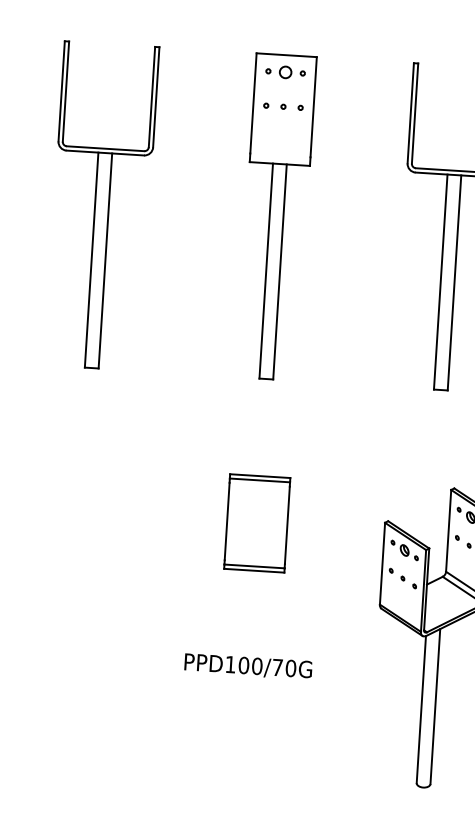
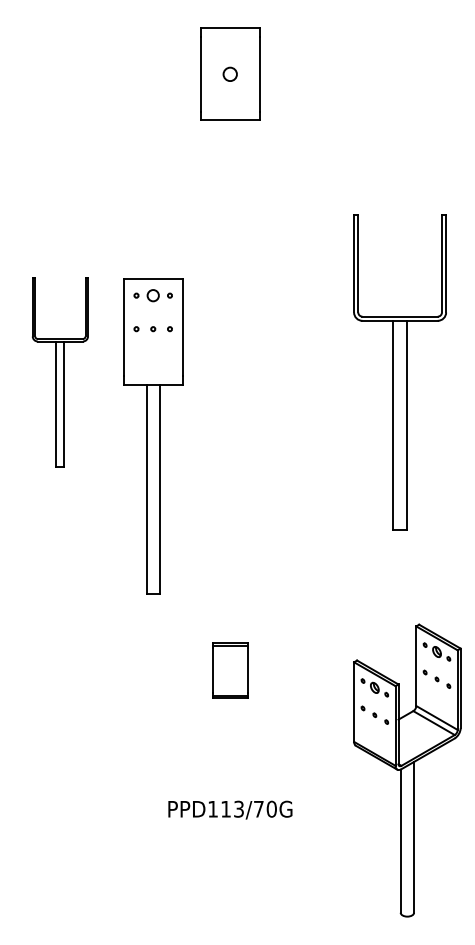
part: (102, 206) -> (60, 372), size x0.6
part: (276, 217) -> (153, 436), moved
part: (257, 523) -> (230, 670), size x0.6
text: (250, 665) -> (232, 808), PPD100/70G -> PPD113/70G

